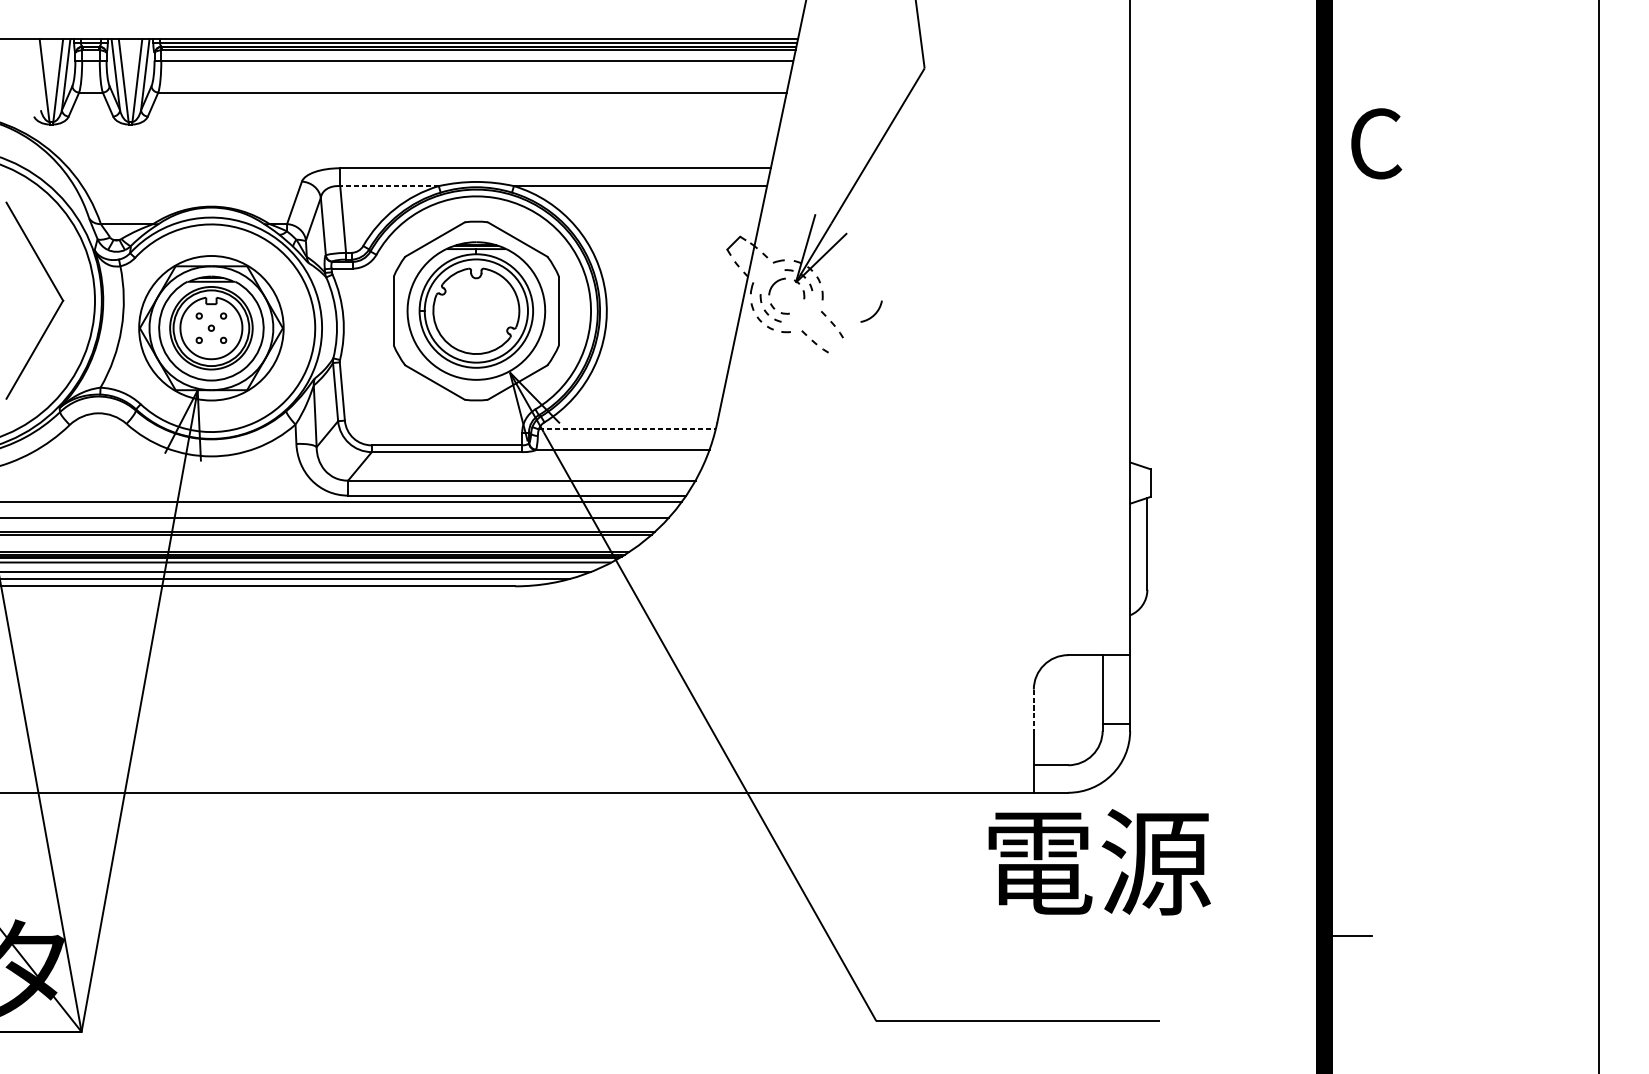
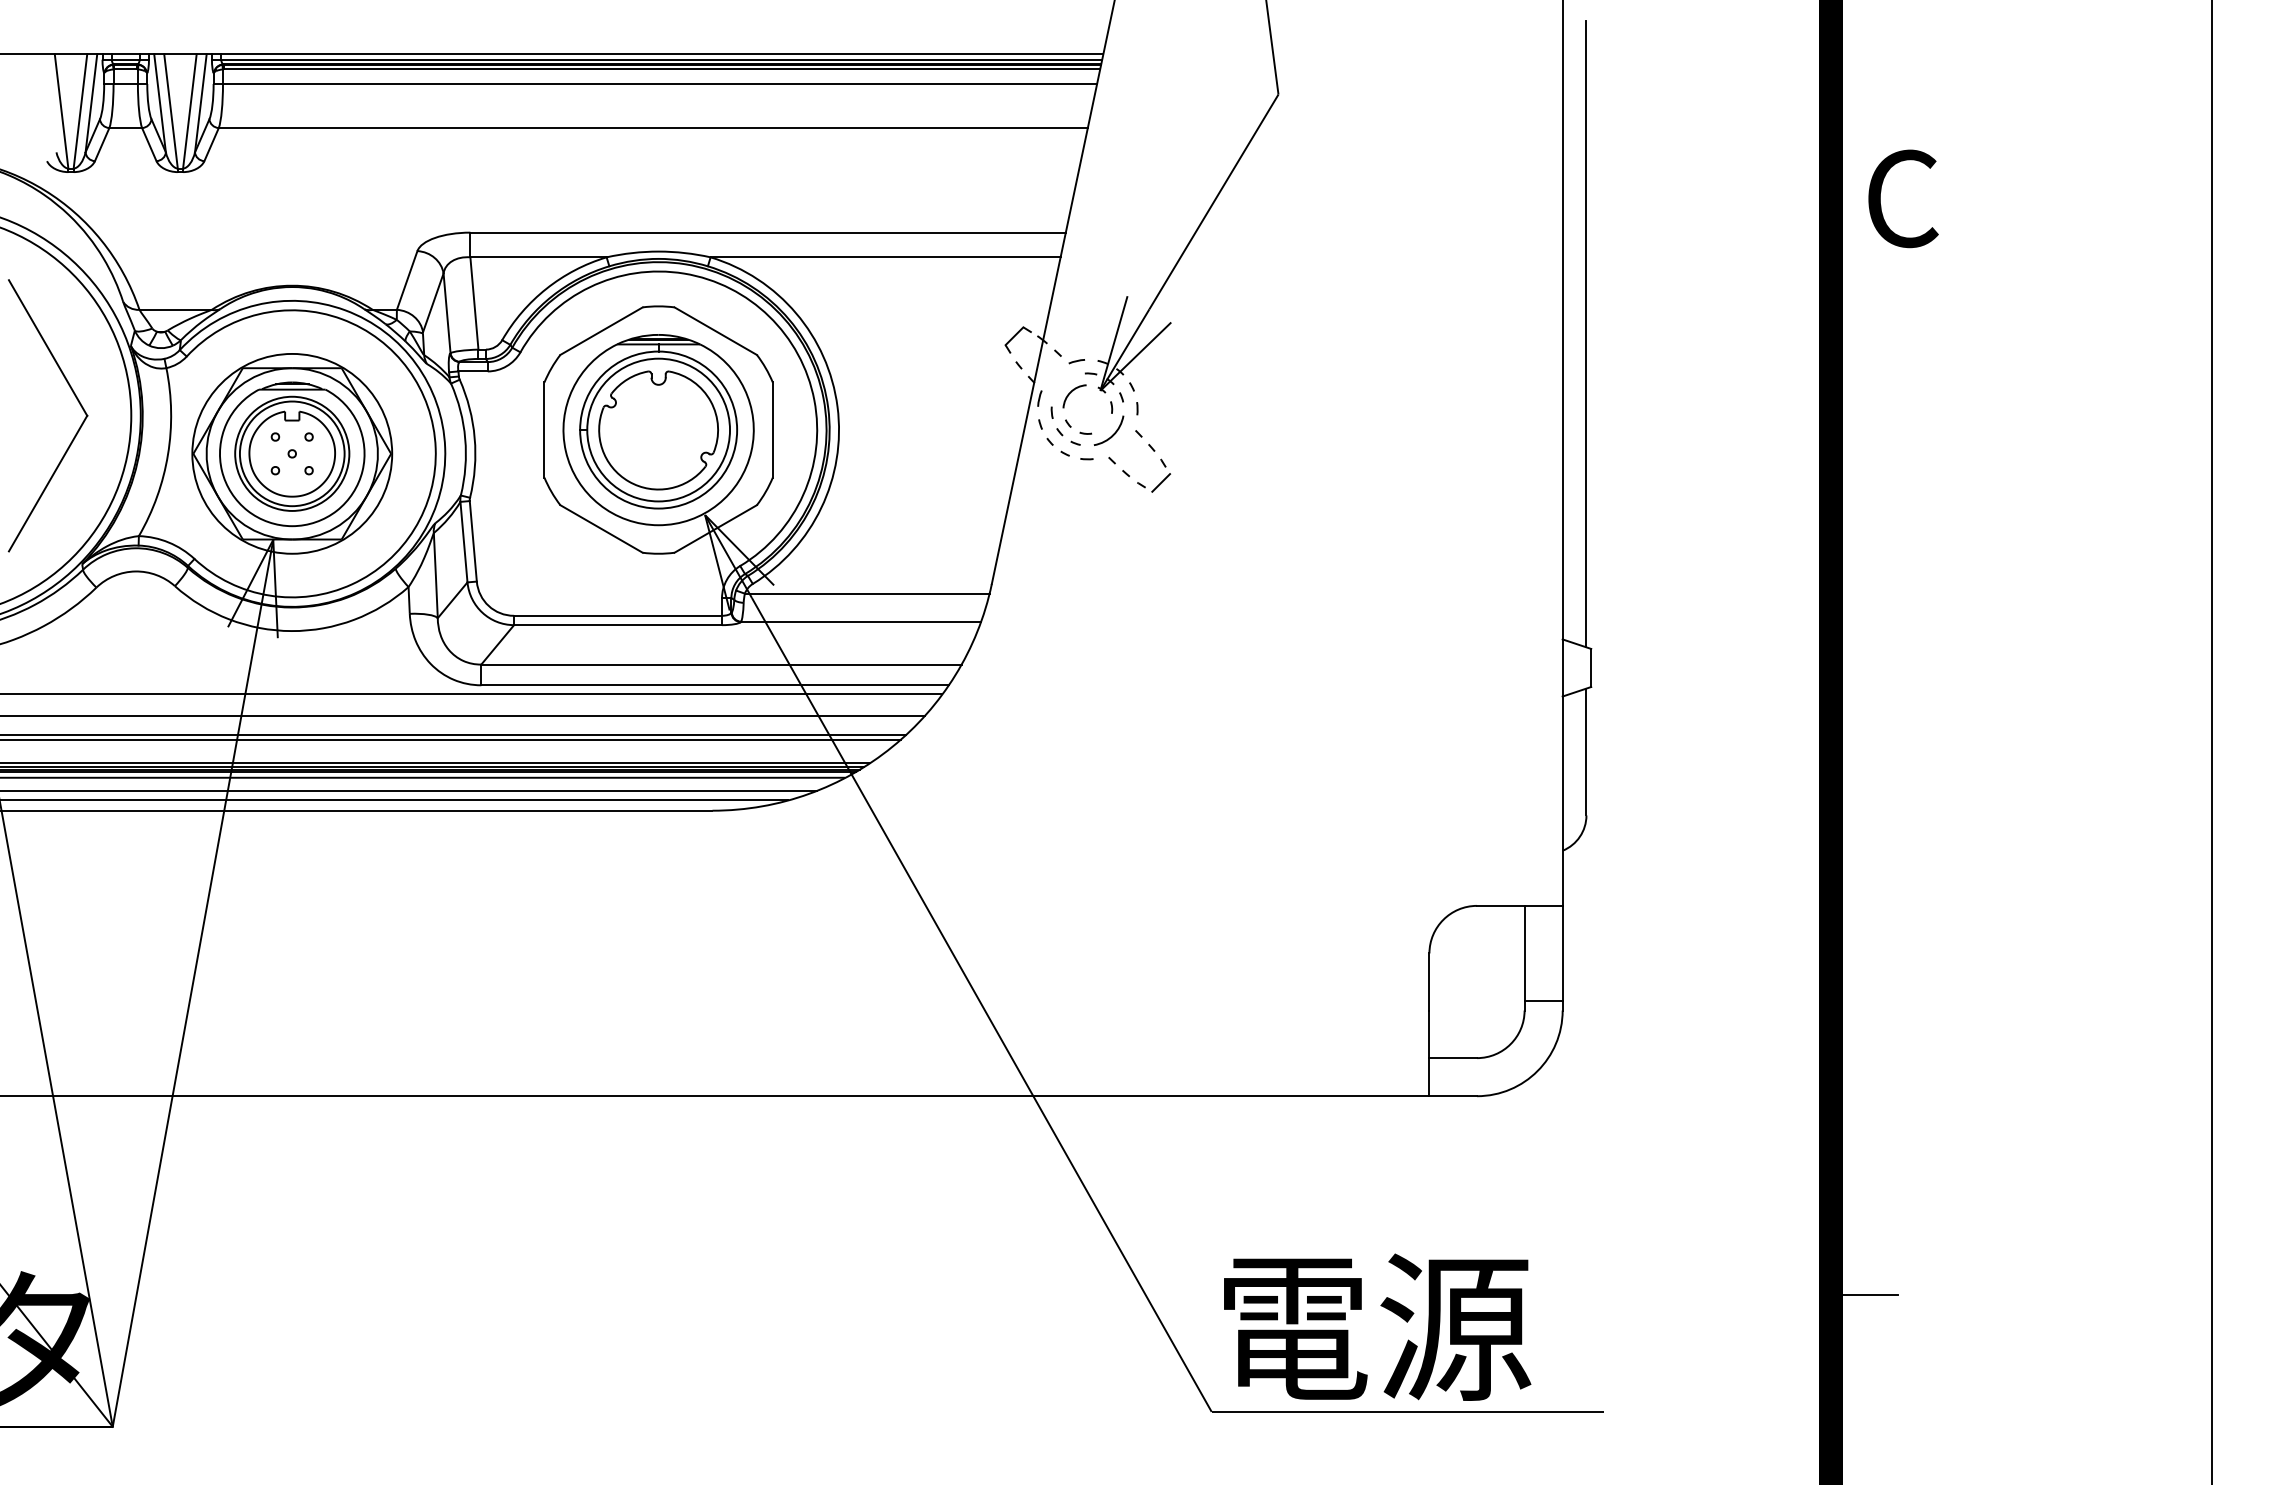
line: (389, 186) -> (538, 257), dashed -> solid
line: (1147, 241) -> (1586, 333), added
arc: (874, 314) -> (1112, 434), moved
line: (840, 348) -> (1161, 482), added
line: (627, 429) -> (867, 593), dashed -> solid
line: (1033, 710) -> (1429, 982), dashed -> solid
text: (1099, 861) -> (1377, 1326), moved

